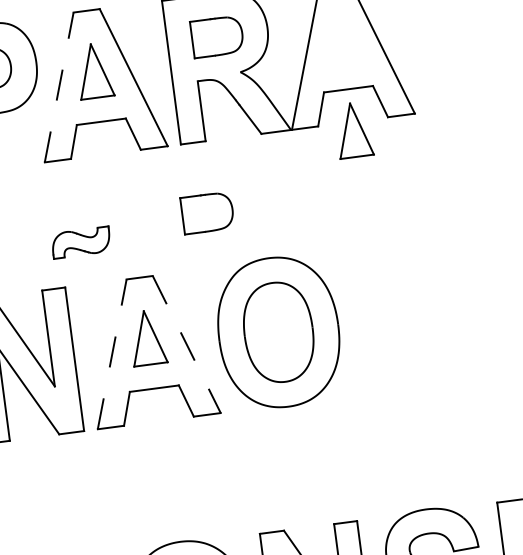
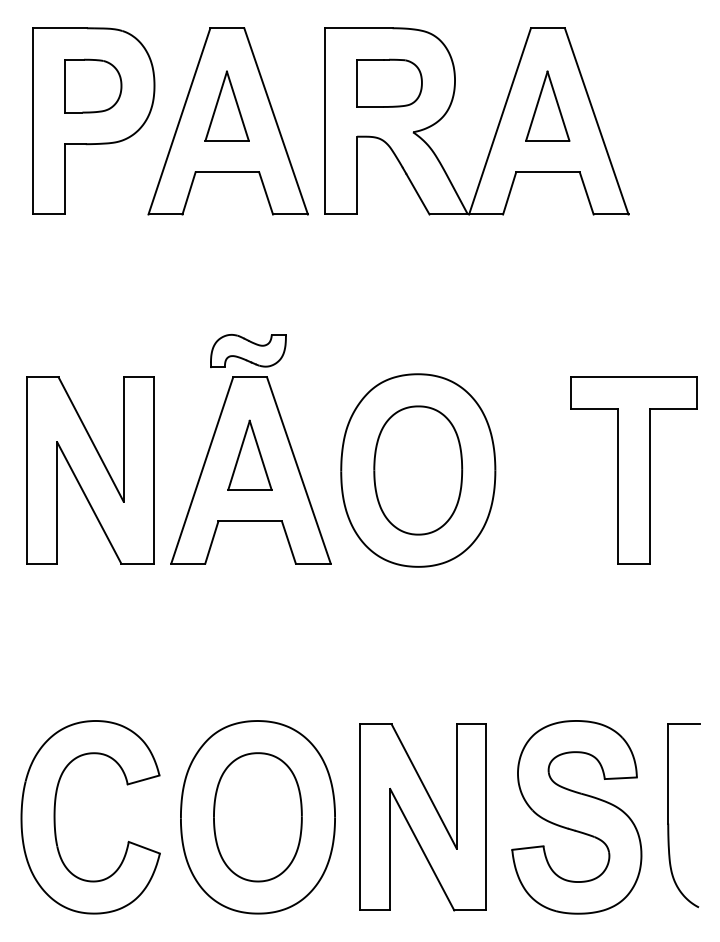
line: (59, 86) -> (179, 120), dashed -> solid
part: (353, 129) -> (547, 105), moved
part: (207, 212) -> (347, 305), removed
part: (81, 242) -> (248, 350), moved
part: (444, 310) -> (633, 470), added
line: (187, 345) -> (299, 471), dashed -> solid
line: (112, 354) -> (202, 470), dashed -> solid

